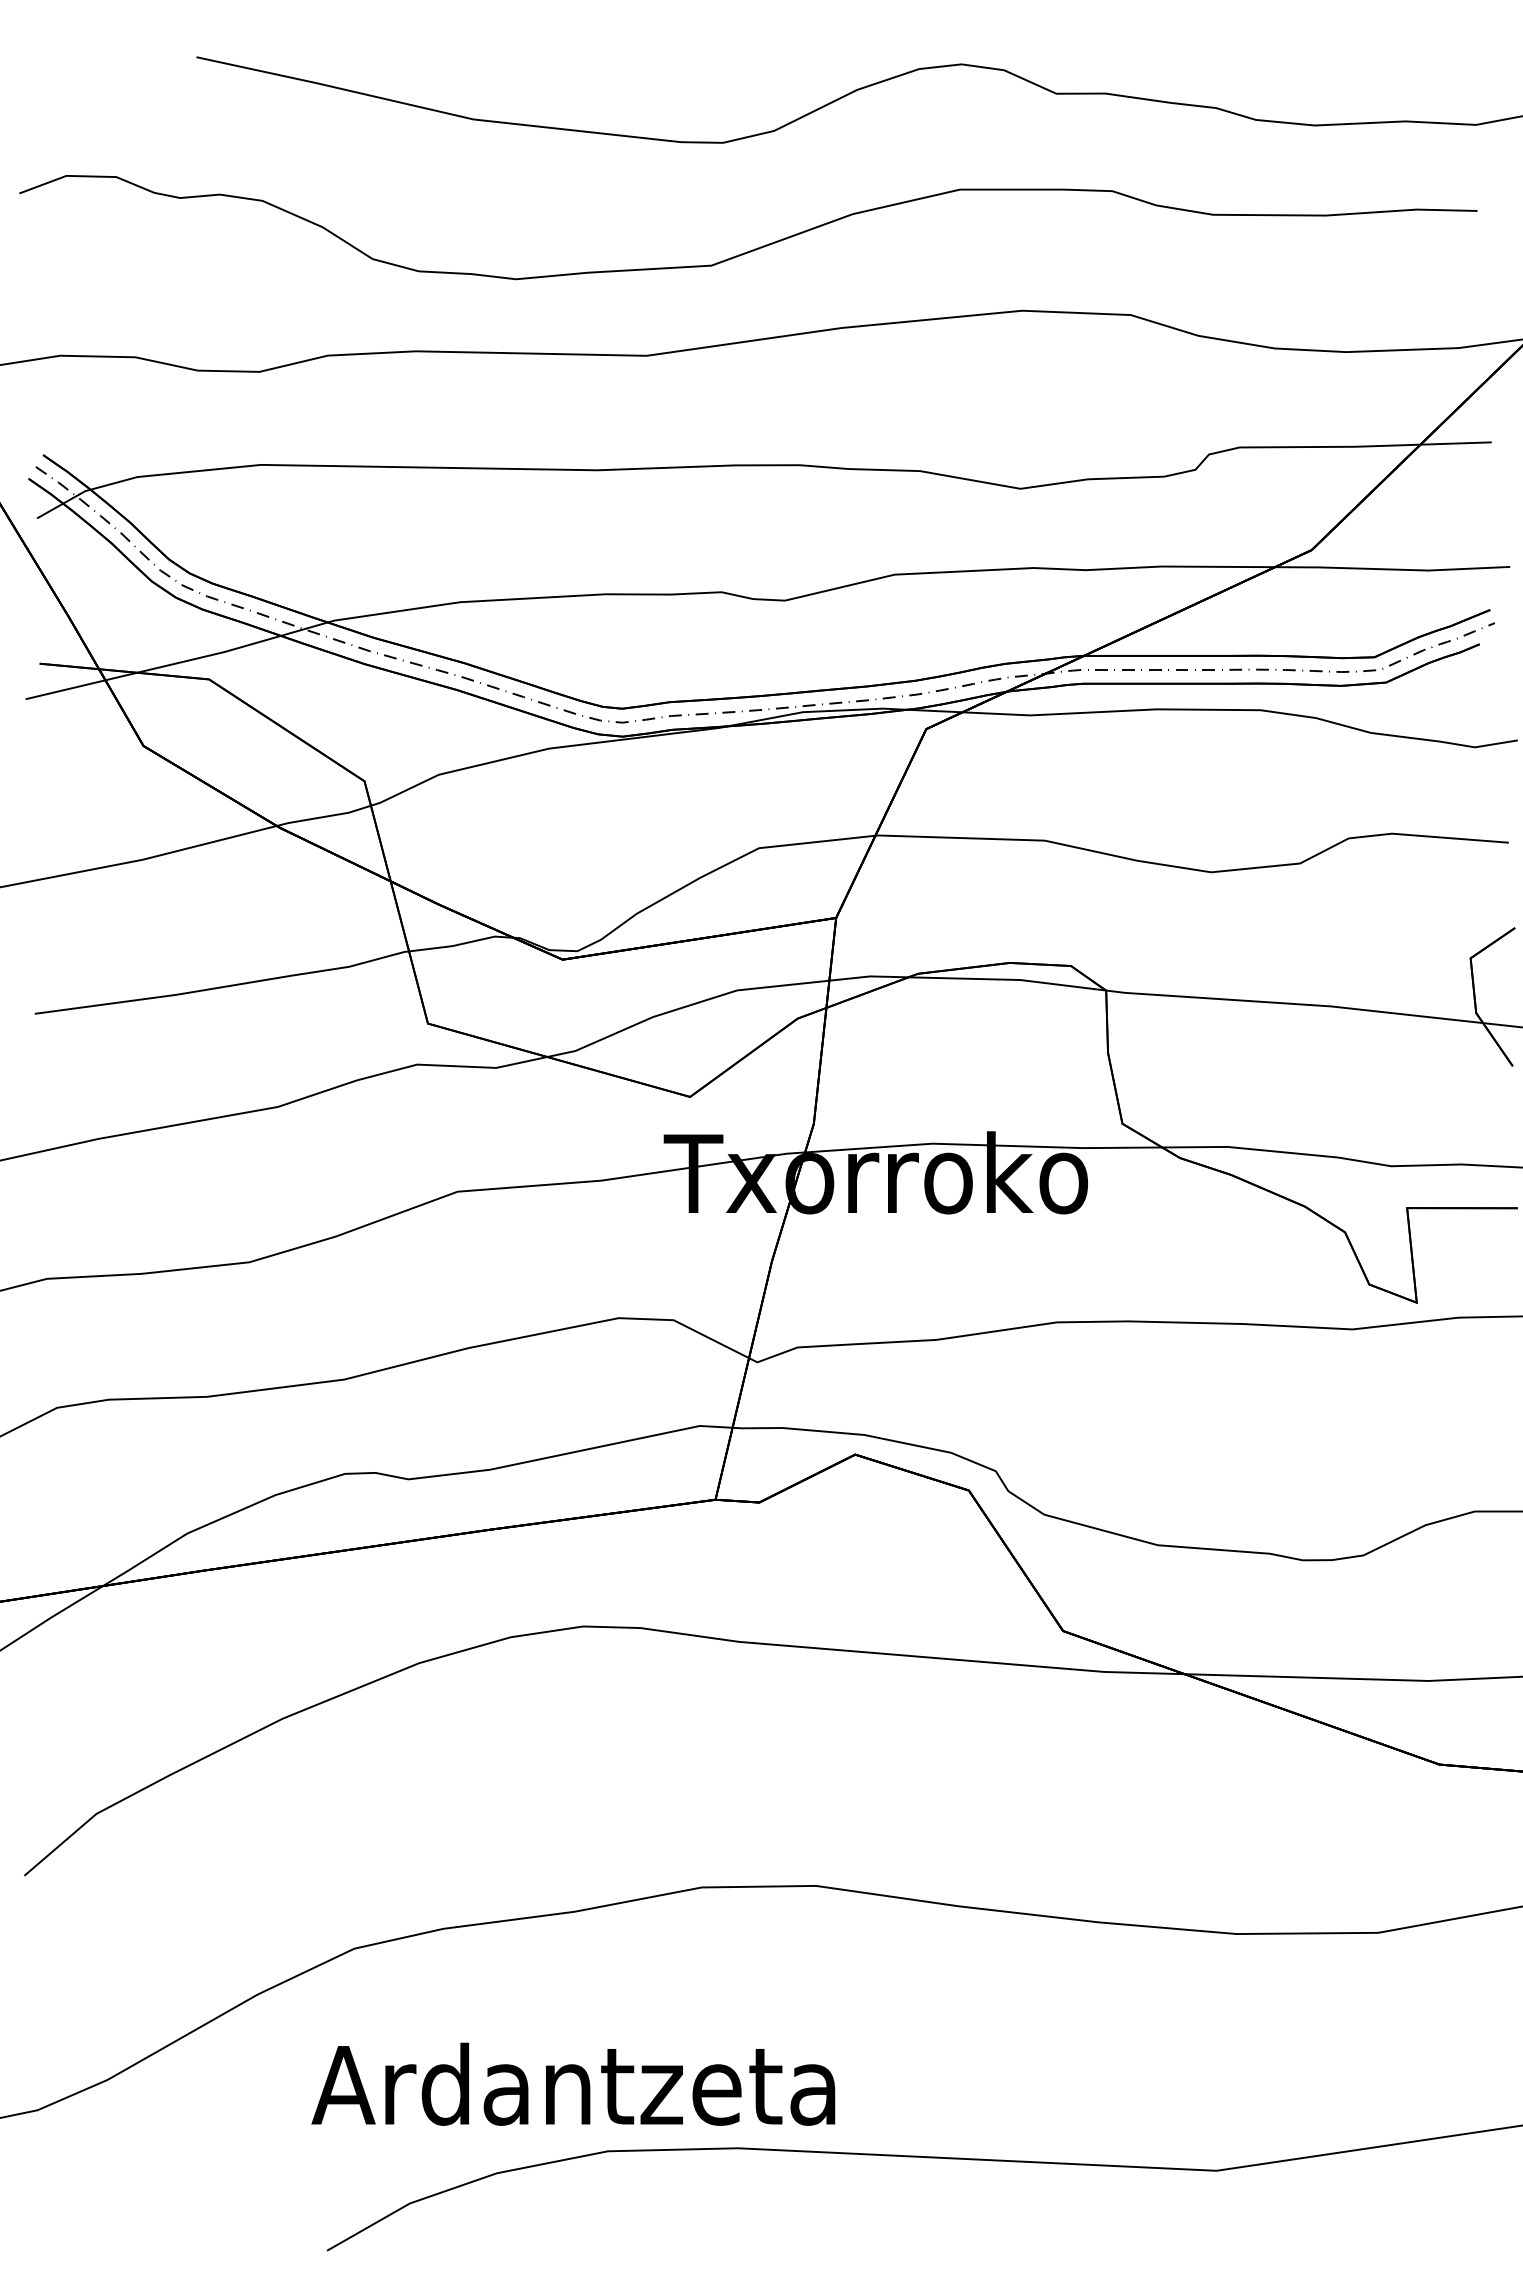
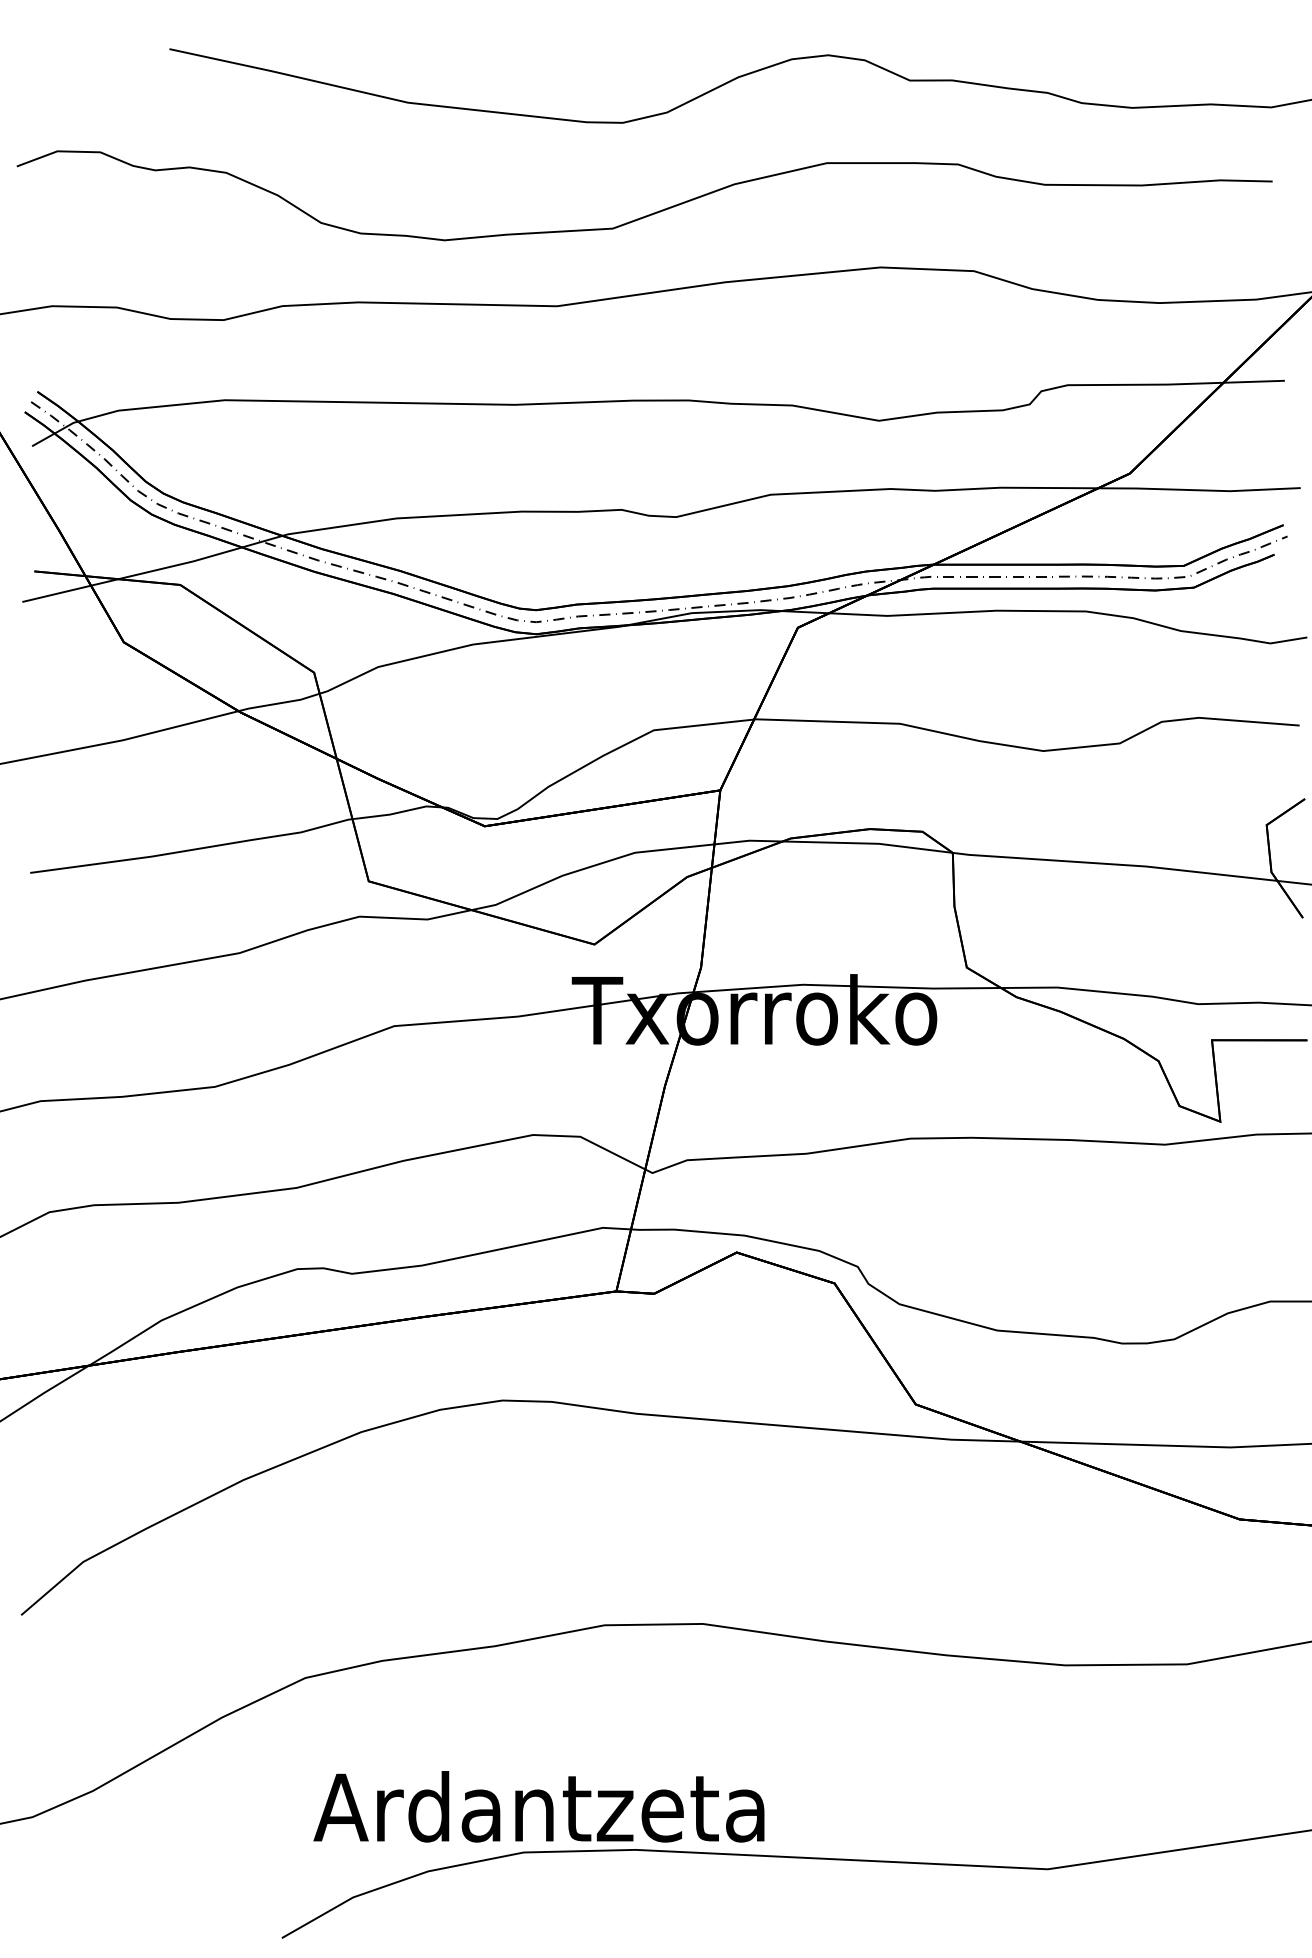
text: (572, 2083) -> (538, 1806), moved

